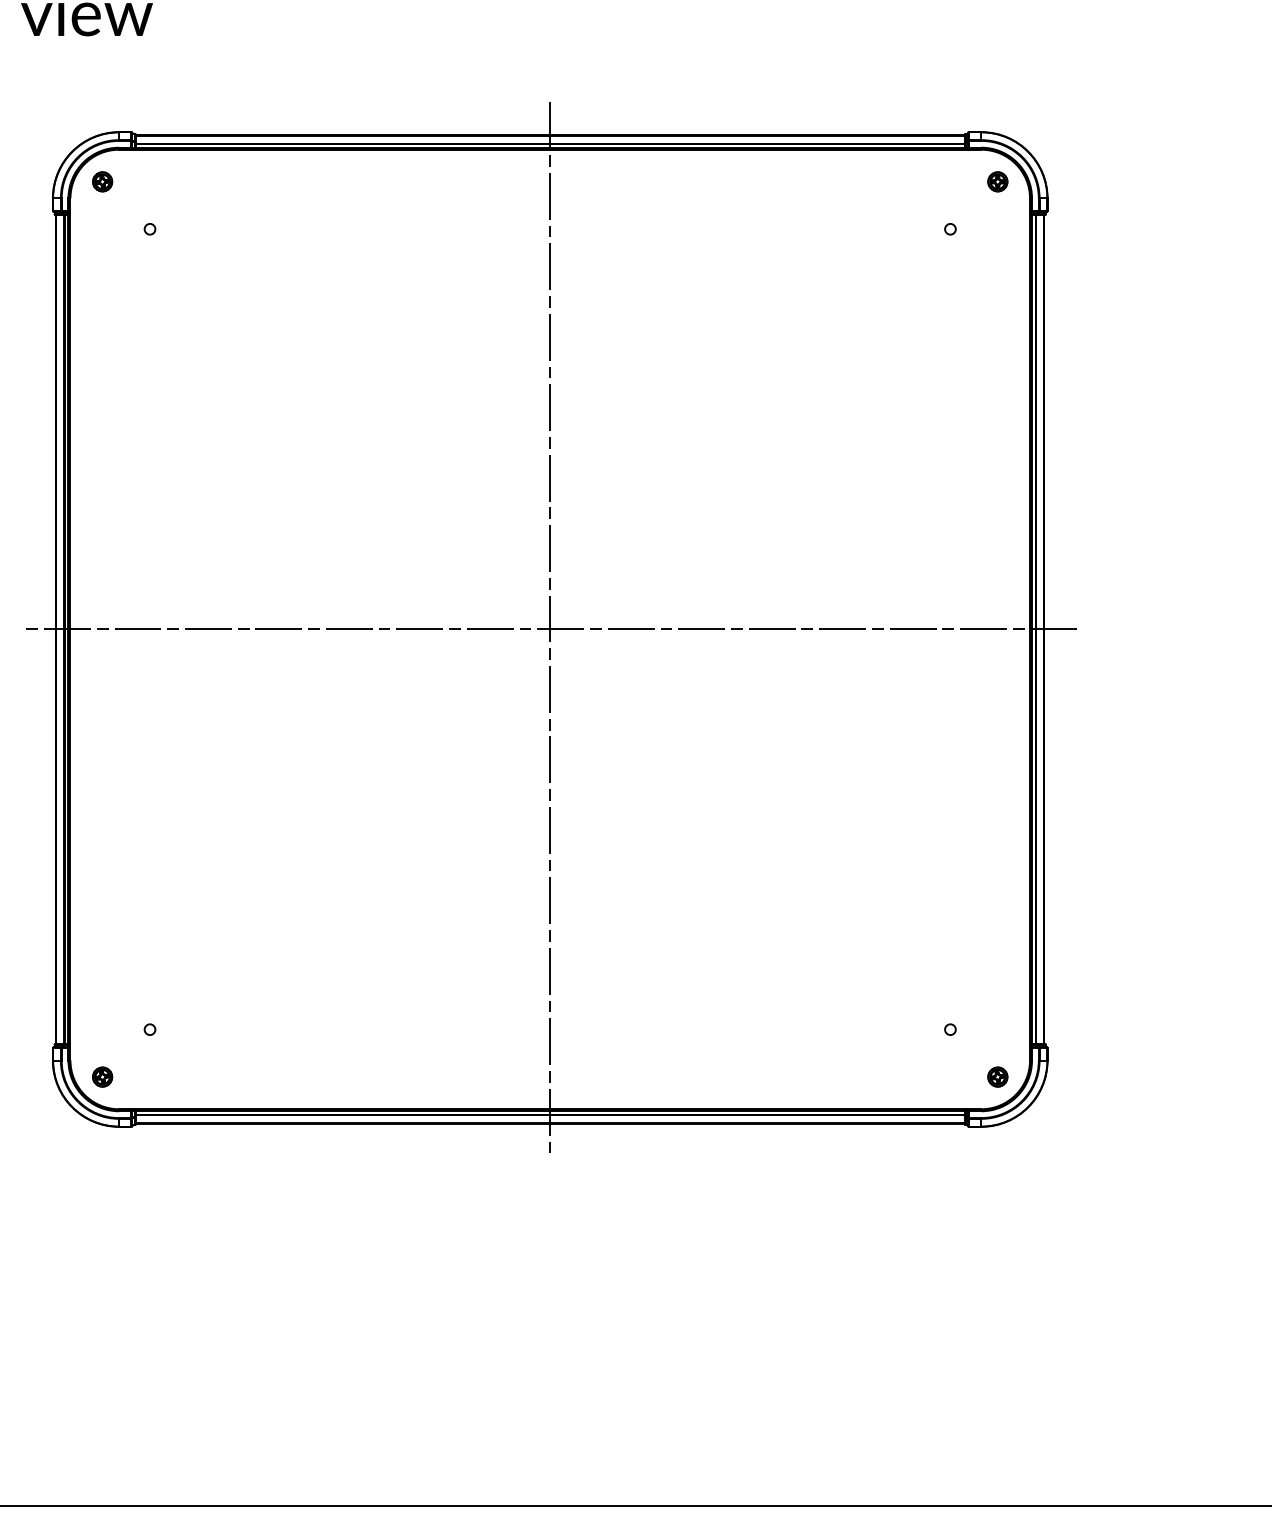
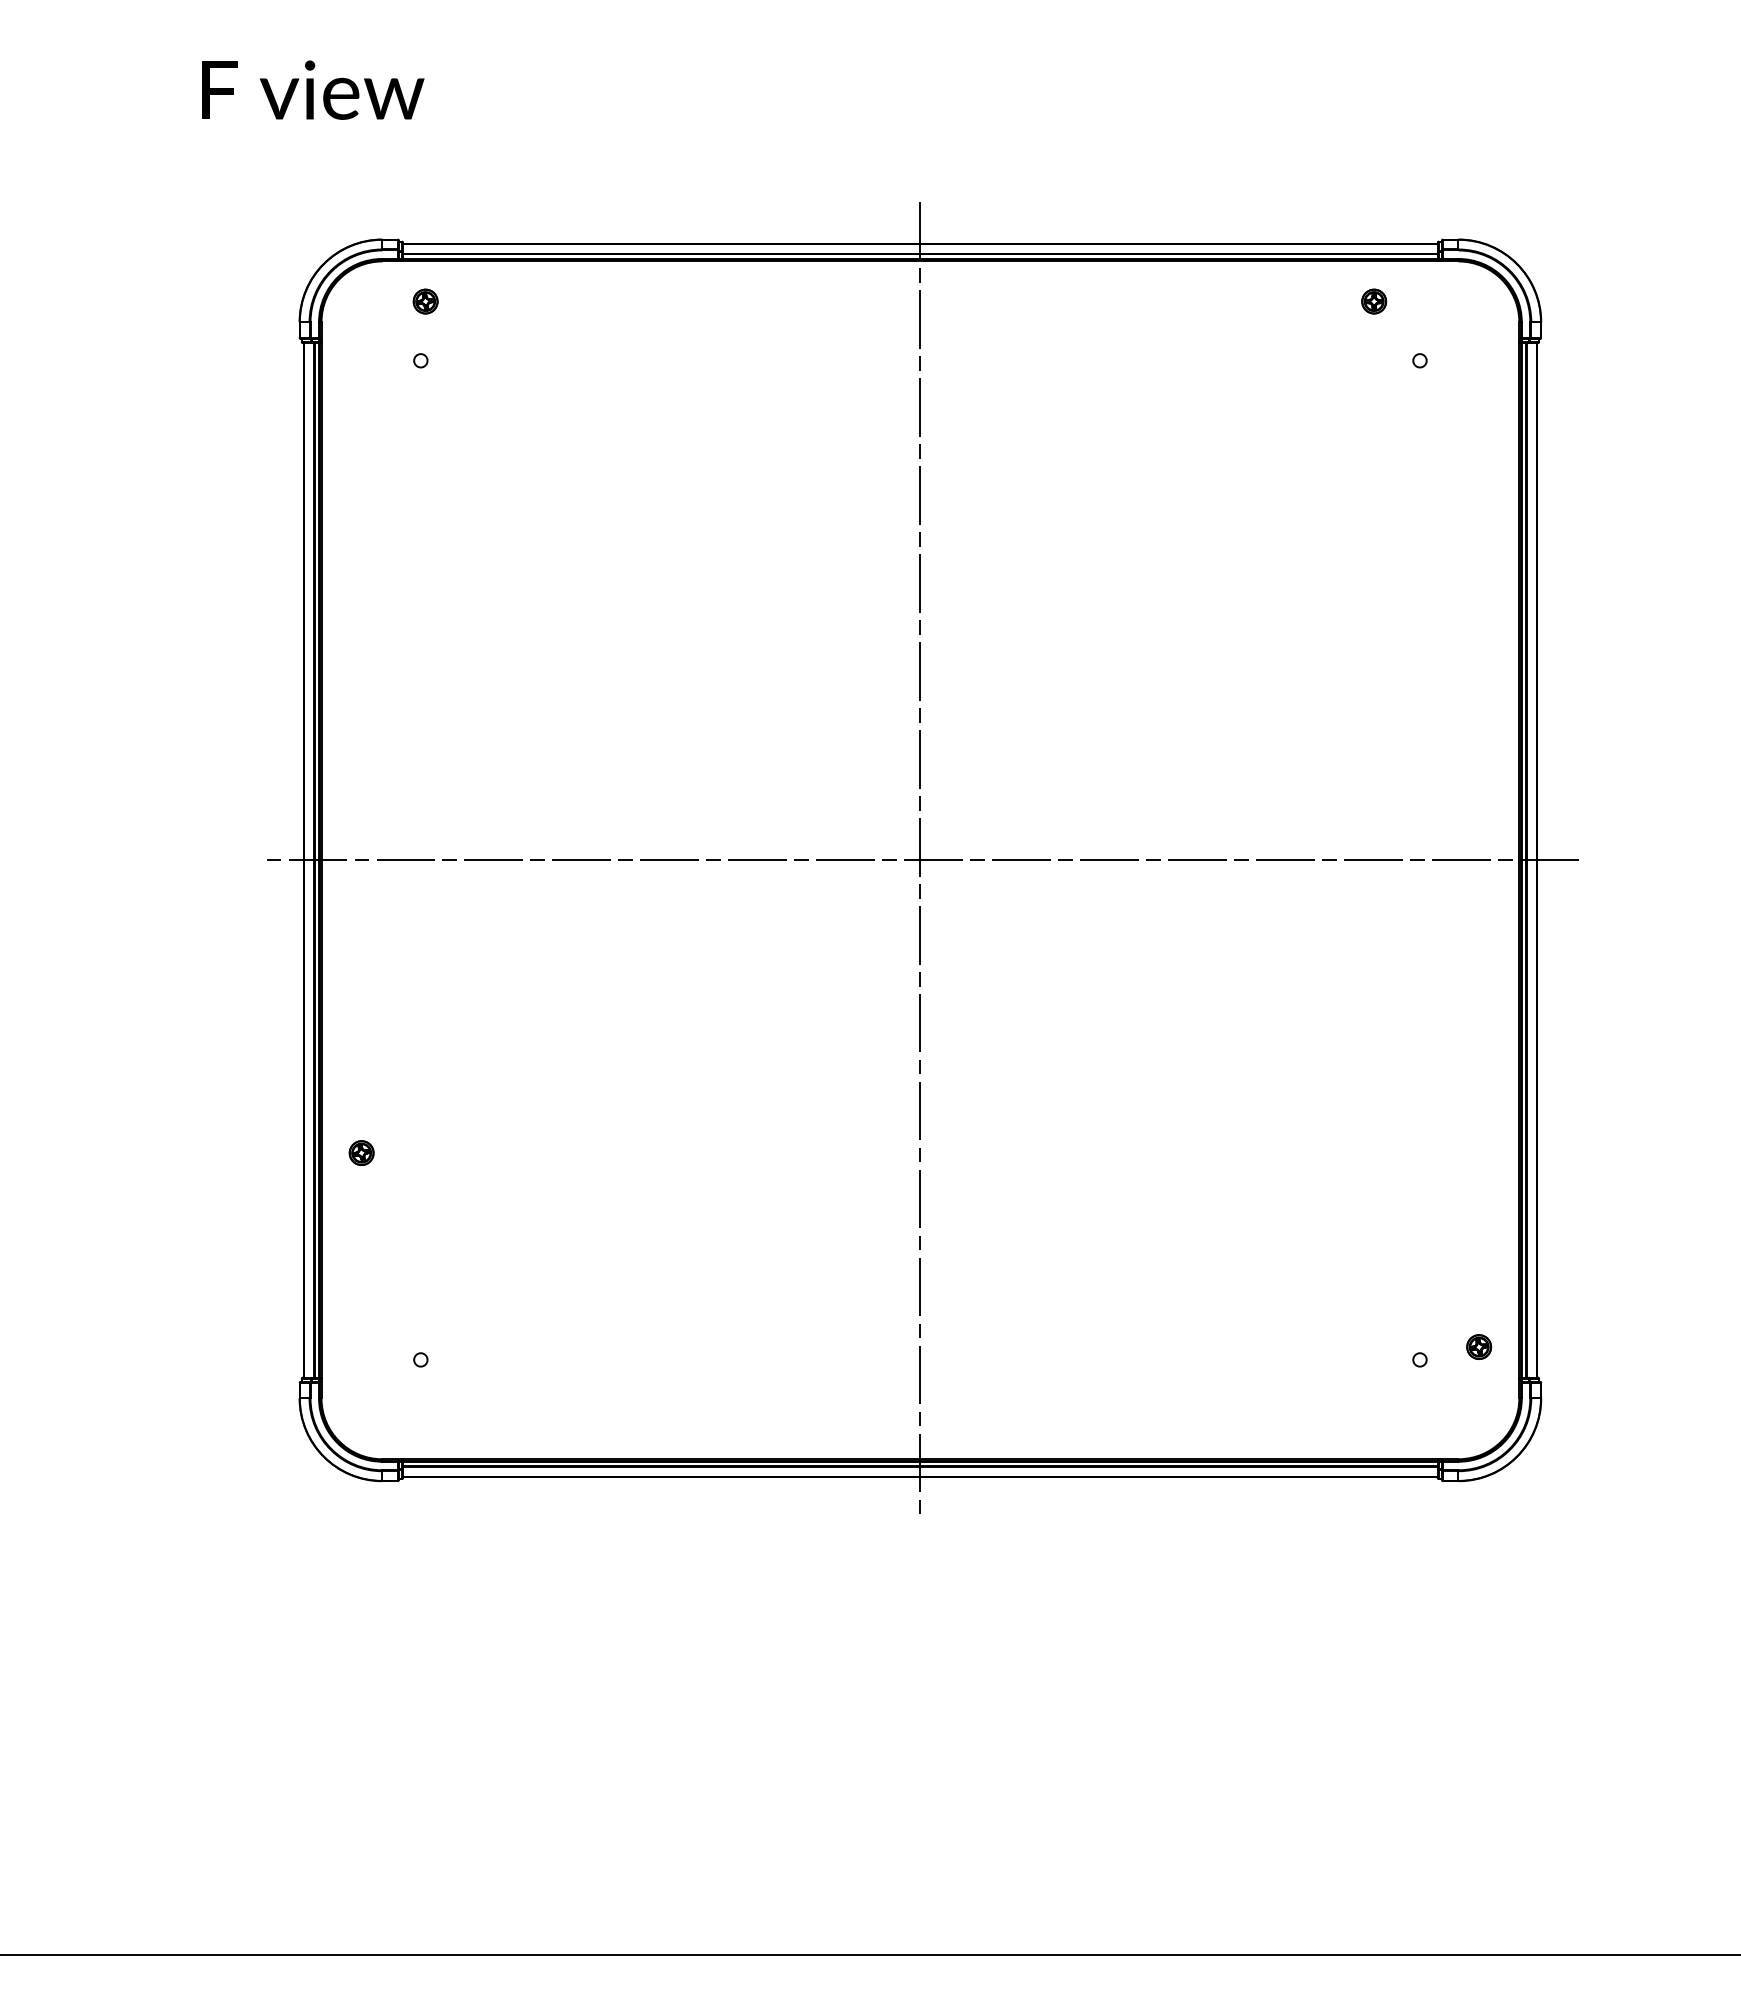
part: (102, 181) -> (425, 301), moved
part: (998, 181) -> (1374, 301), moved
part: (102, 1076) -> (361, 1152), moved
part: (998, 1076) -> (1479, 1346), moved

